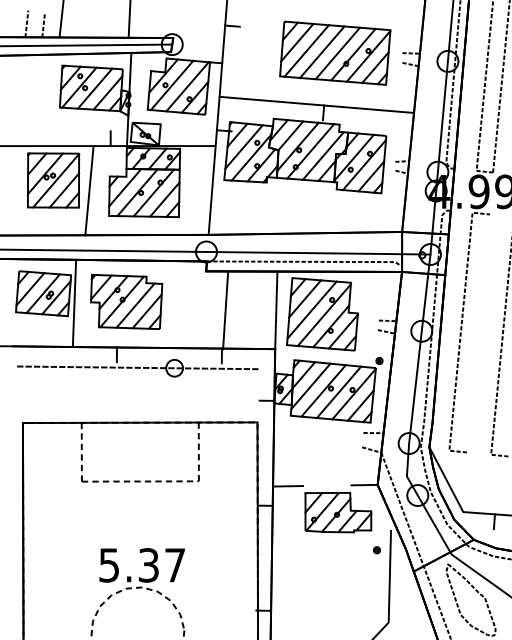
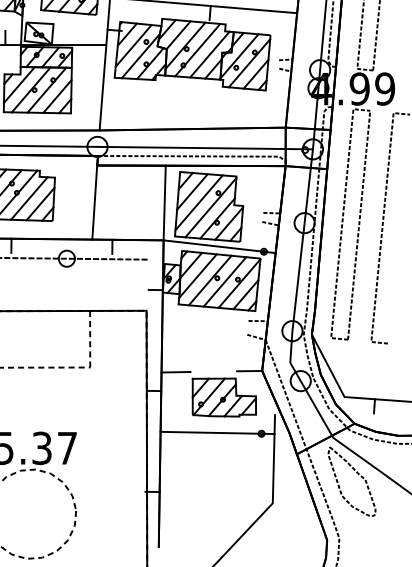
line: (225, 310) -> (94, 202), moved
line: (478, 333) -> (359, 225), added
line: (333, 355) -> (219, 246), added
line: (331, 549) -> (217, 433), added

